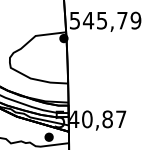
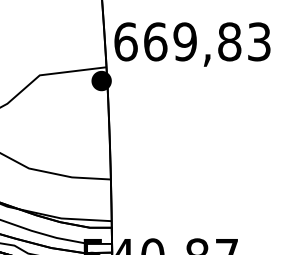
text: (105, 20) -> (192, 41), 545,79 -> 669,83

